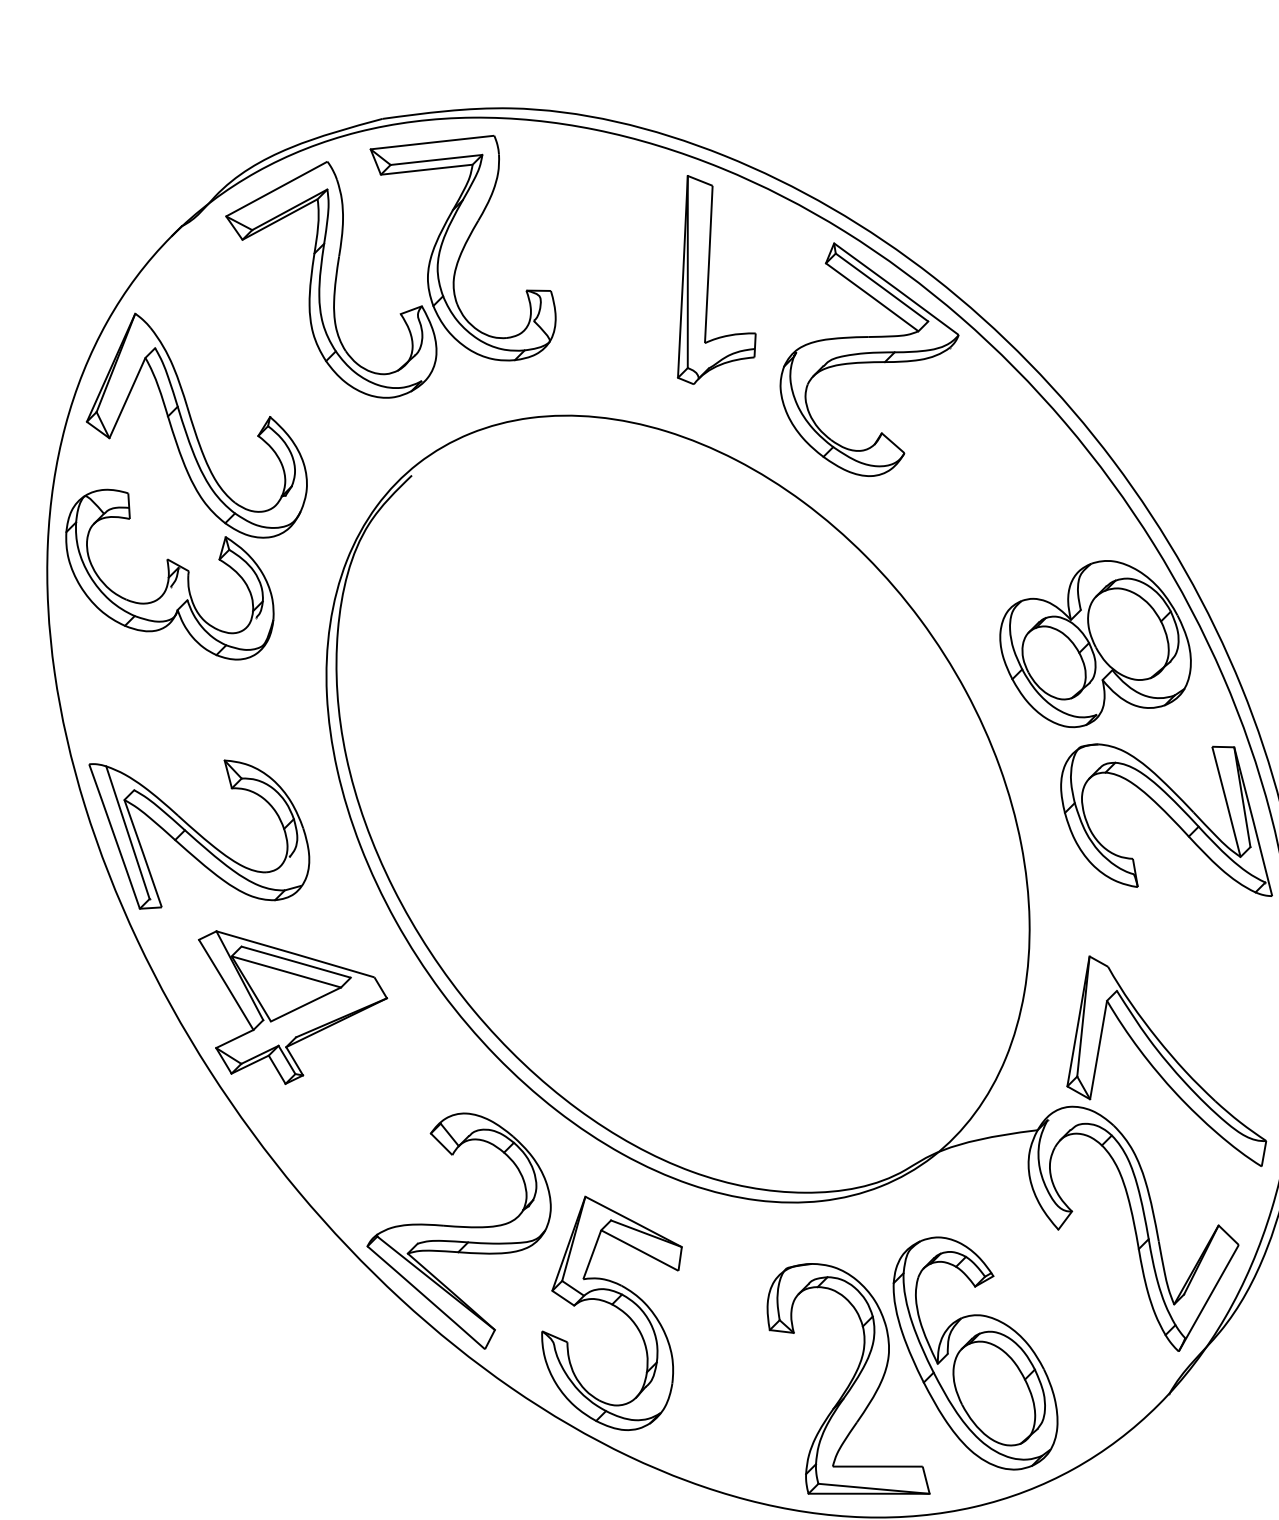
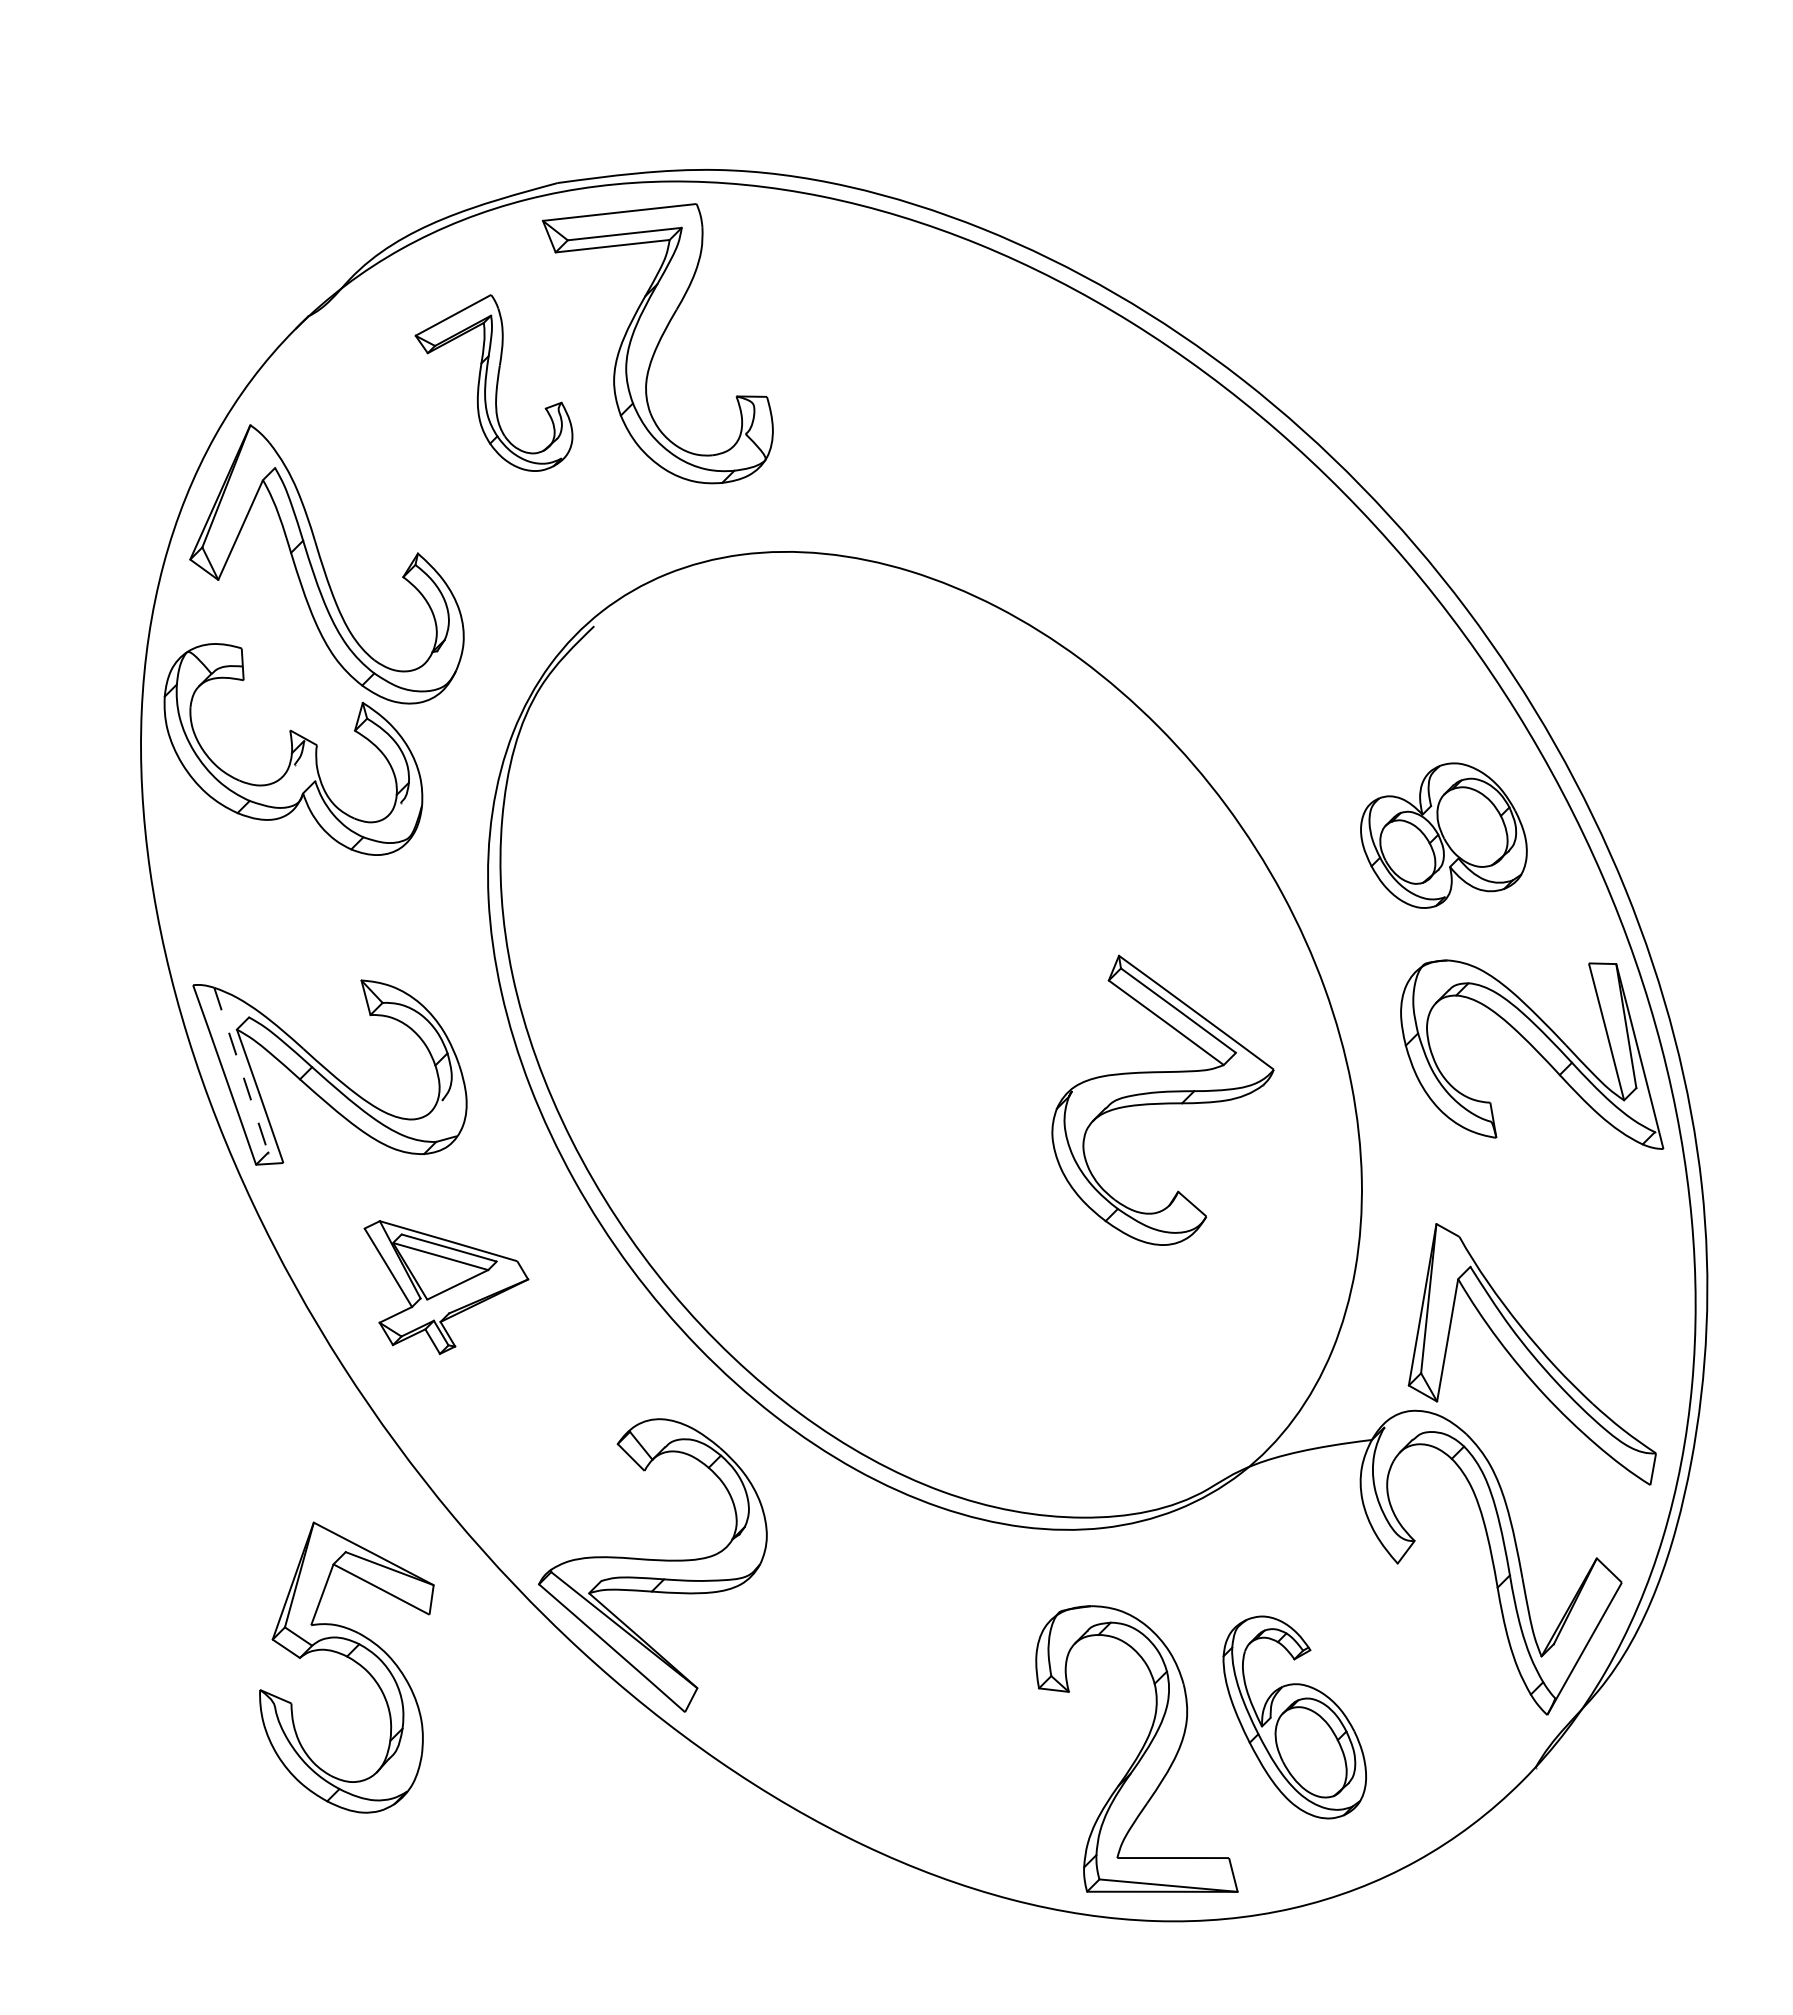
part: (330, 279) -> (493, 382), size x0.6
part: (709, 280) -> (963, 383), removed
part: (869, 359) -> (1162, 1099), moved
part: (1095, 643) -> (1443, 835), size x0.7
line: (128, 832) -> (241, 1070), solid -> dashed
part: (293, 1007) -> (446, 1287), size x0.7
part: (615, 1307) -> (351, 1660), moved
part: (975, 1353) -> (1294, 1717), size x0.7

